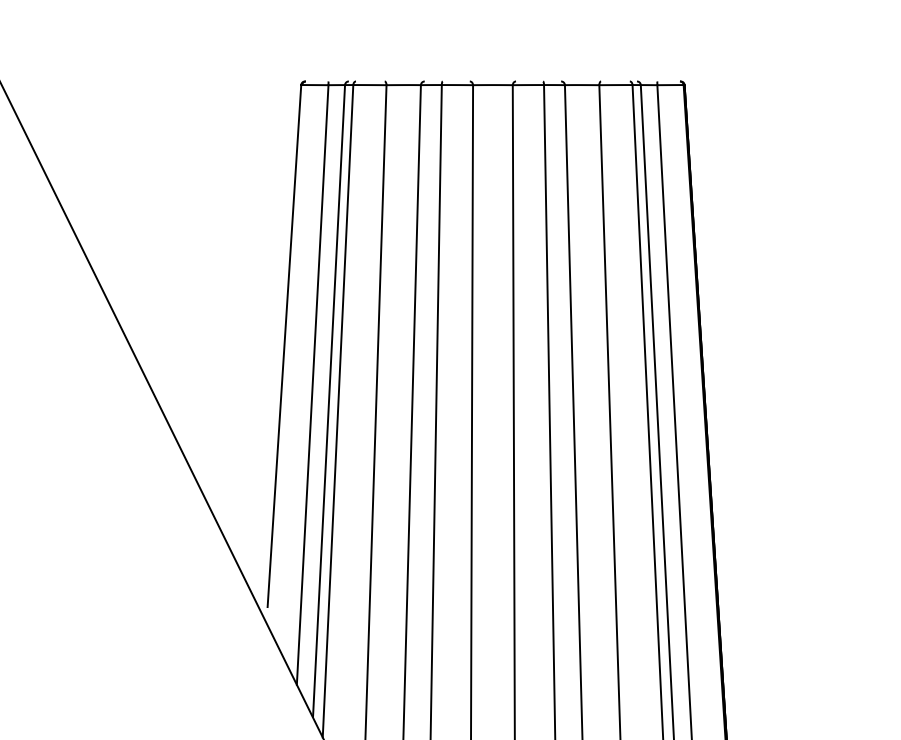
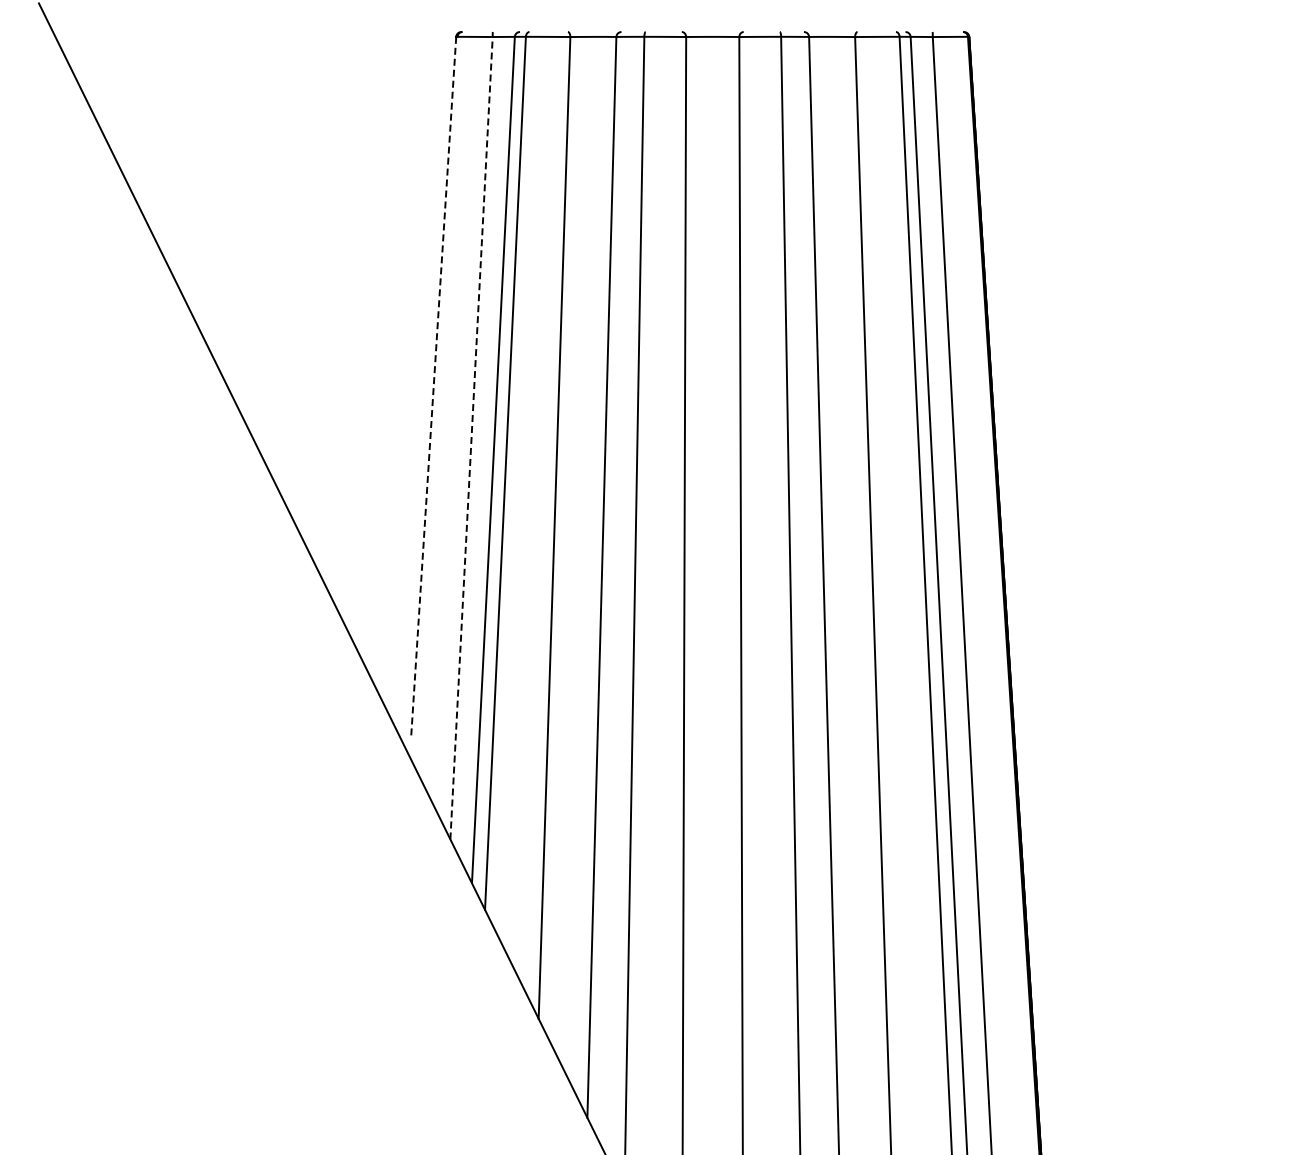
line: (284, 346) -> (433, 386), solid -> dashed
line: (312, 385) -> (471, 438), solid -> dashed

